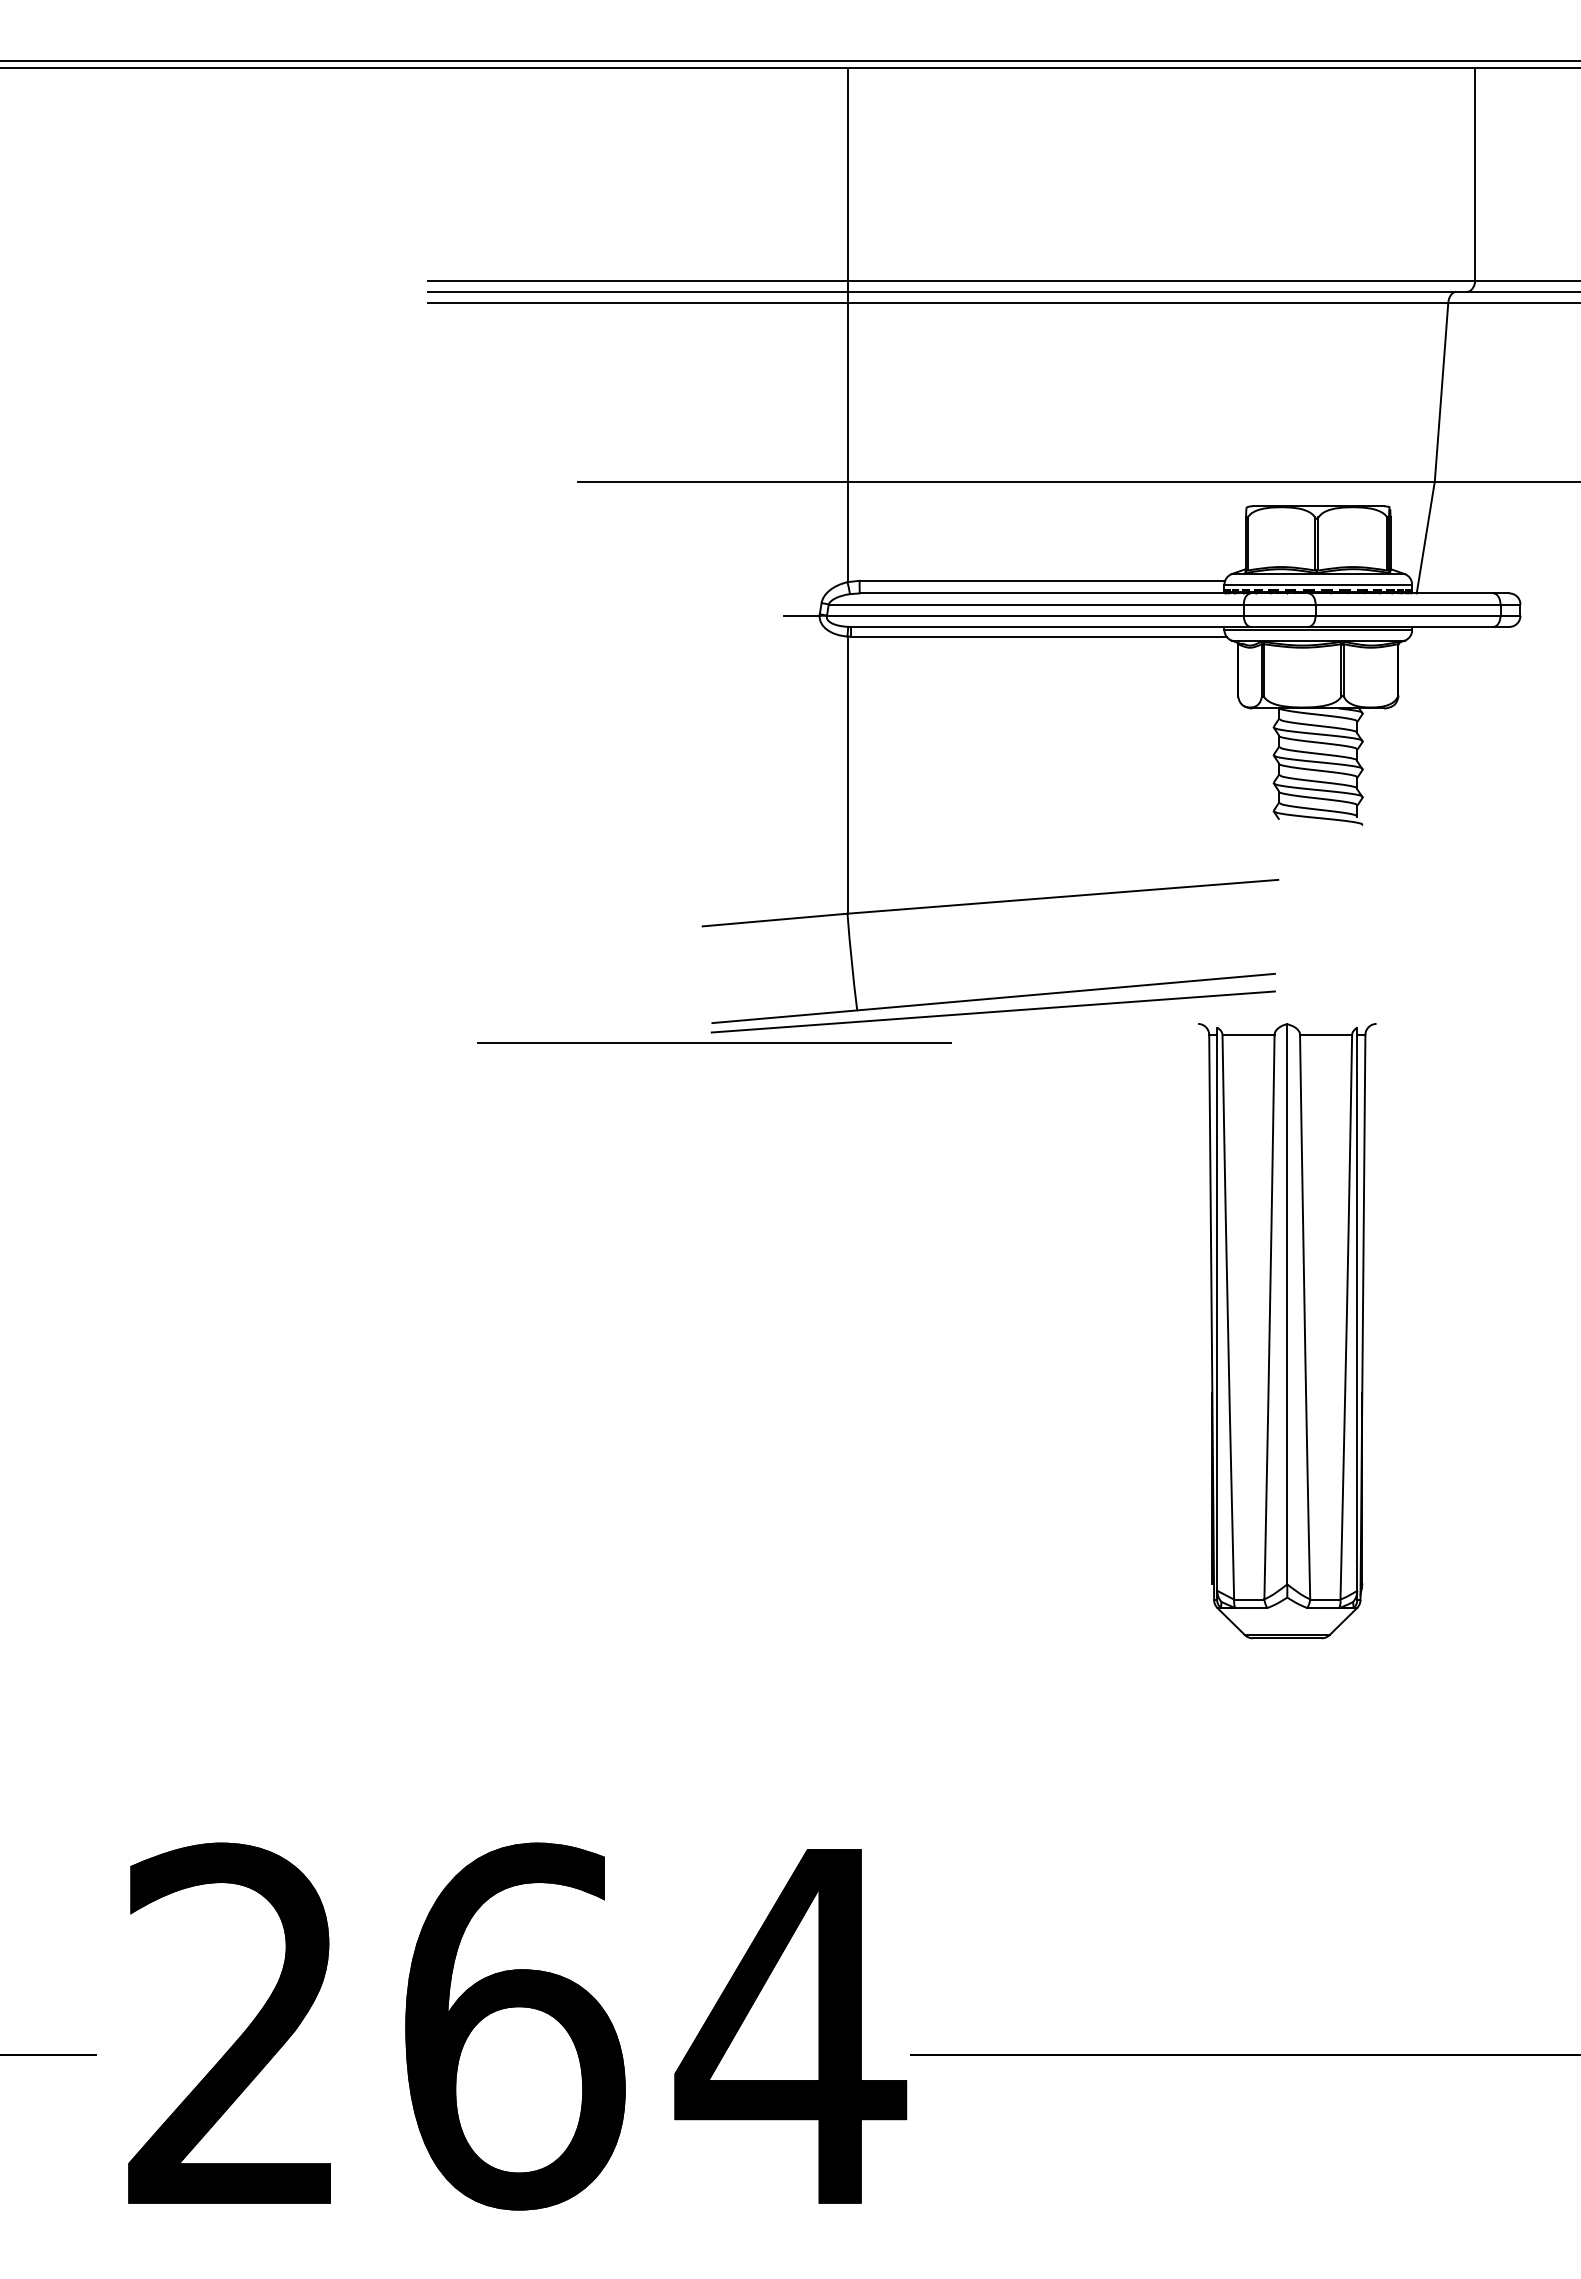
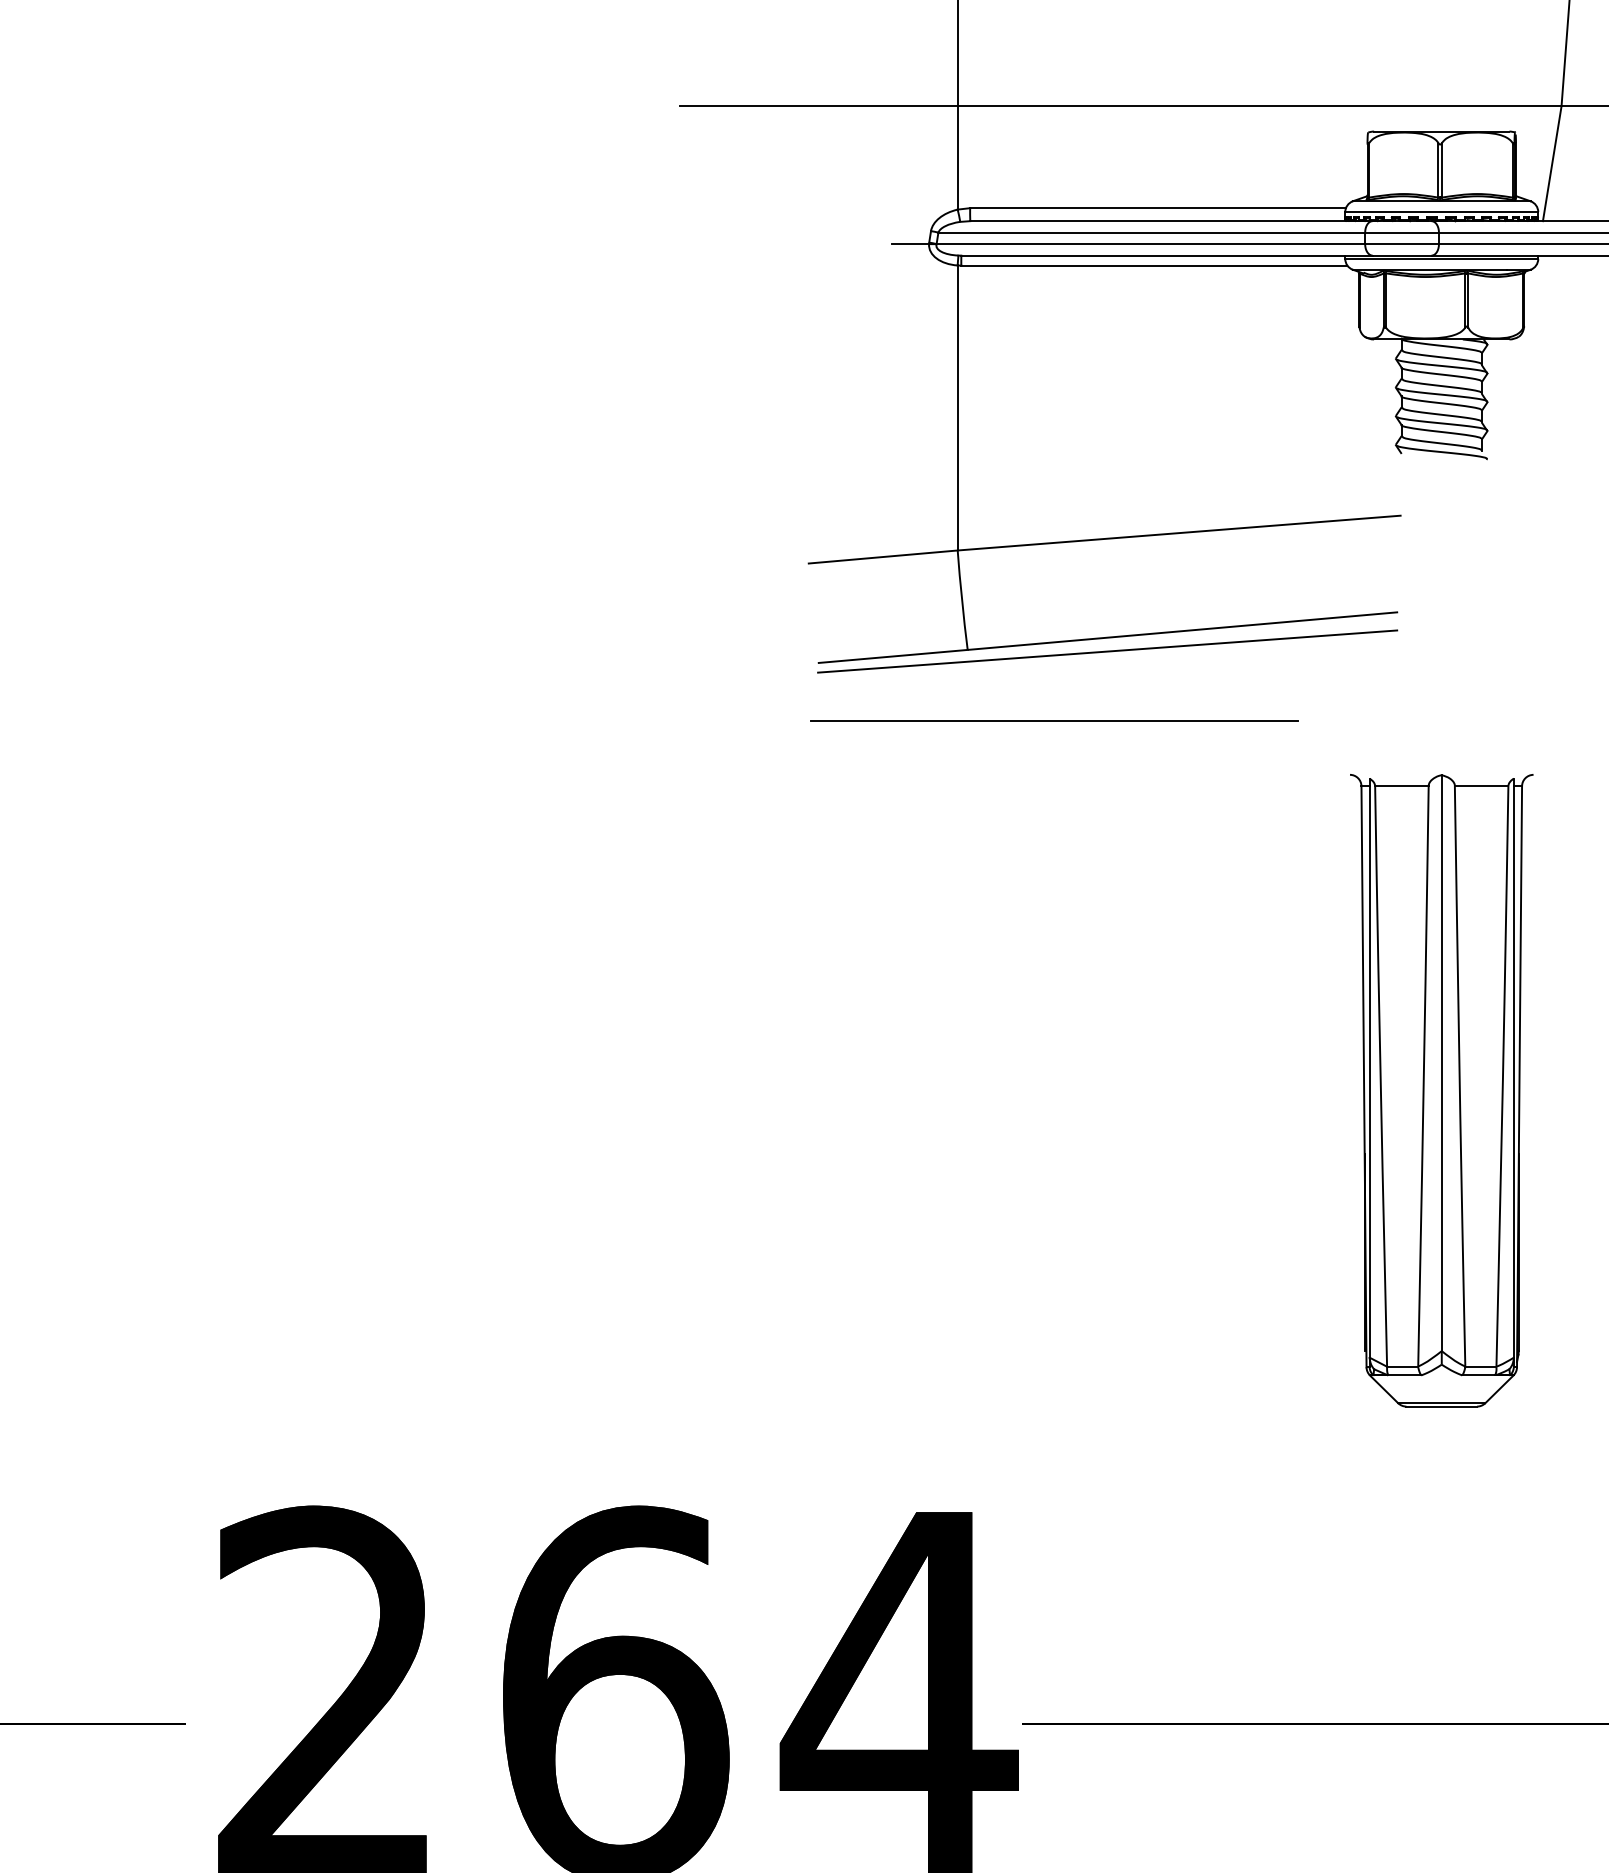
line: (714, 1042) -> (1054, 719), moved
part: (1287, 1331) -> (1441, 1091), moved

